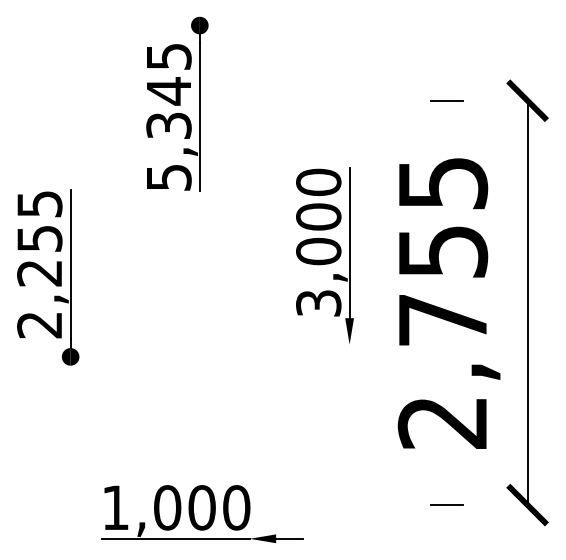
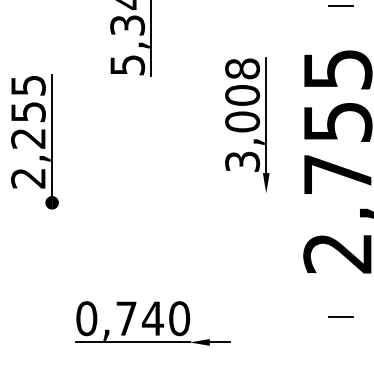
text: (318, 182) -> (242, 68), 3,000 -> 3,008
text: (159, 507) -> (120, 318), 1,000 -> 0,740

